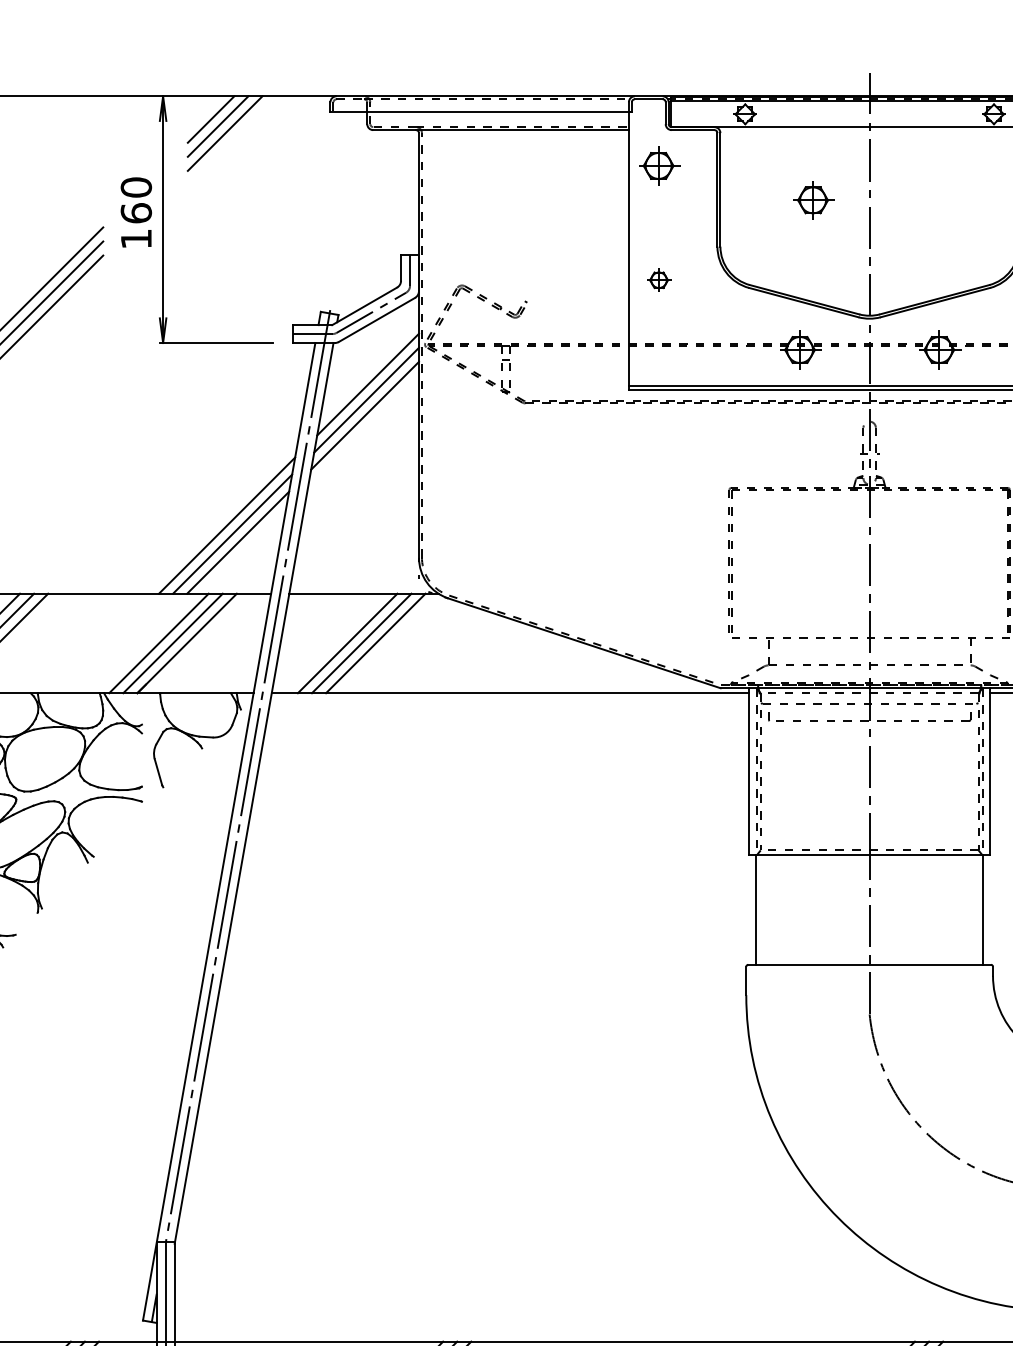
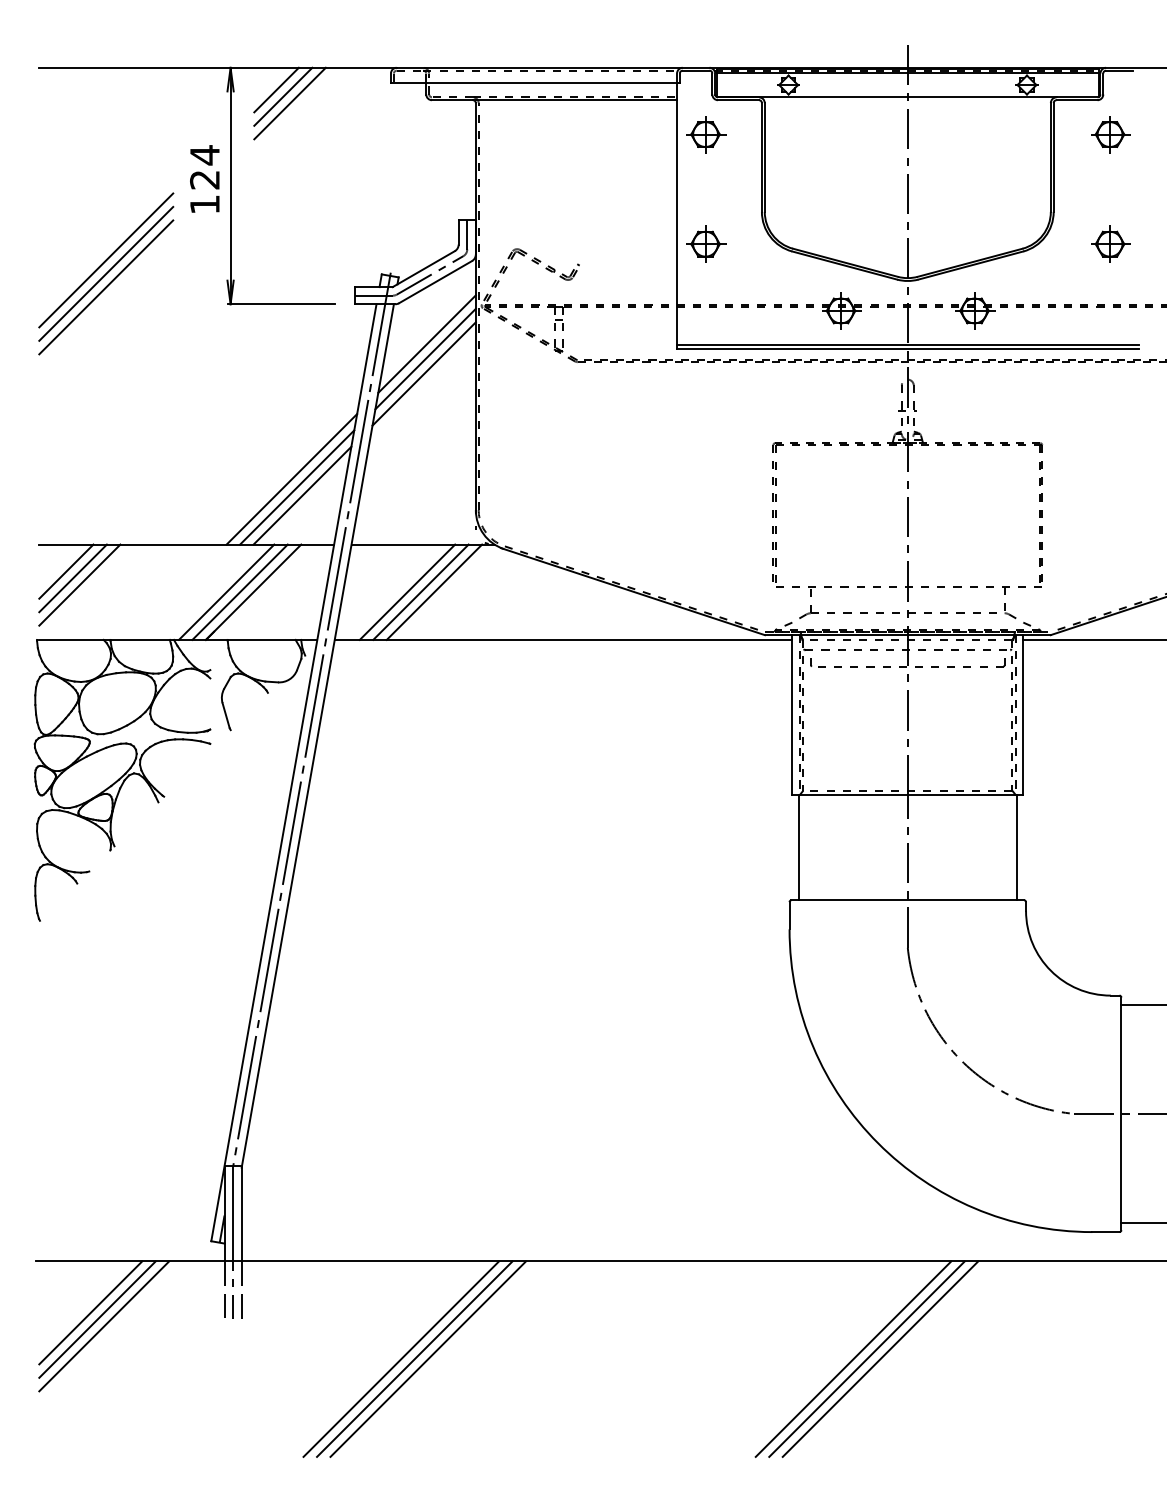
text: (135, 200) -> (204, 167), 160 -> 124
part: (814, 200) -> (854, 167), removed
part: (659, 279) -> (706, 243), size x1.67

